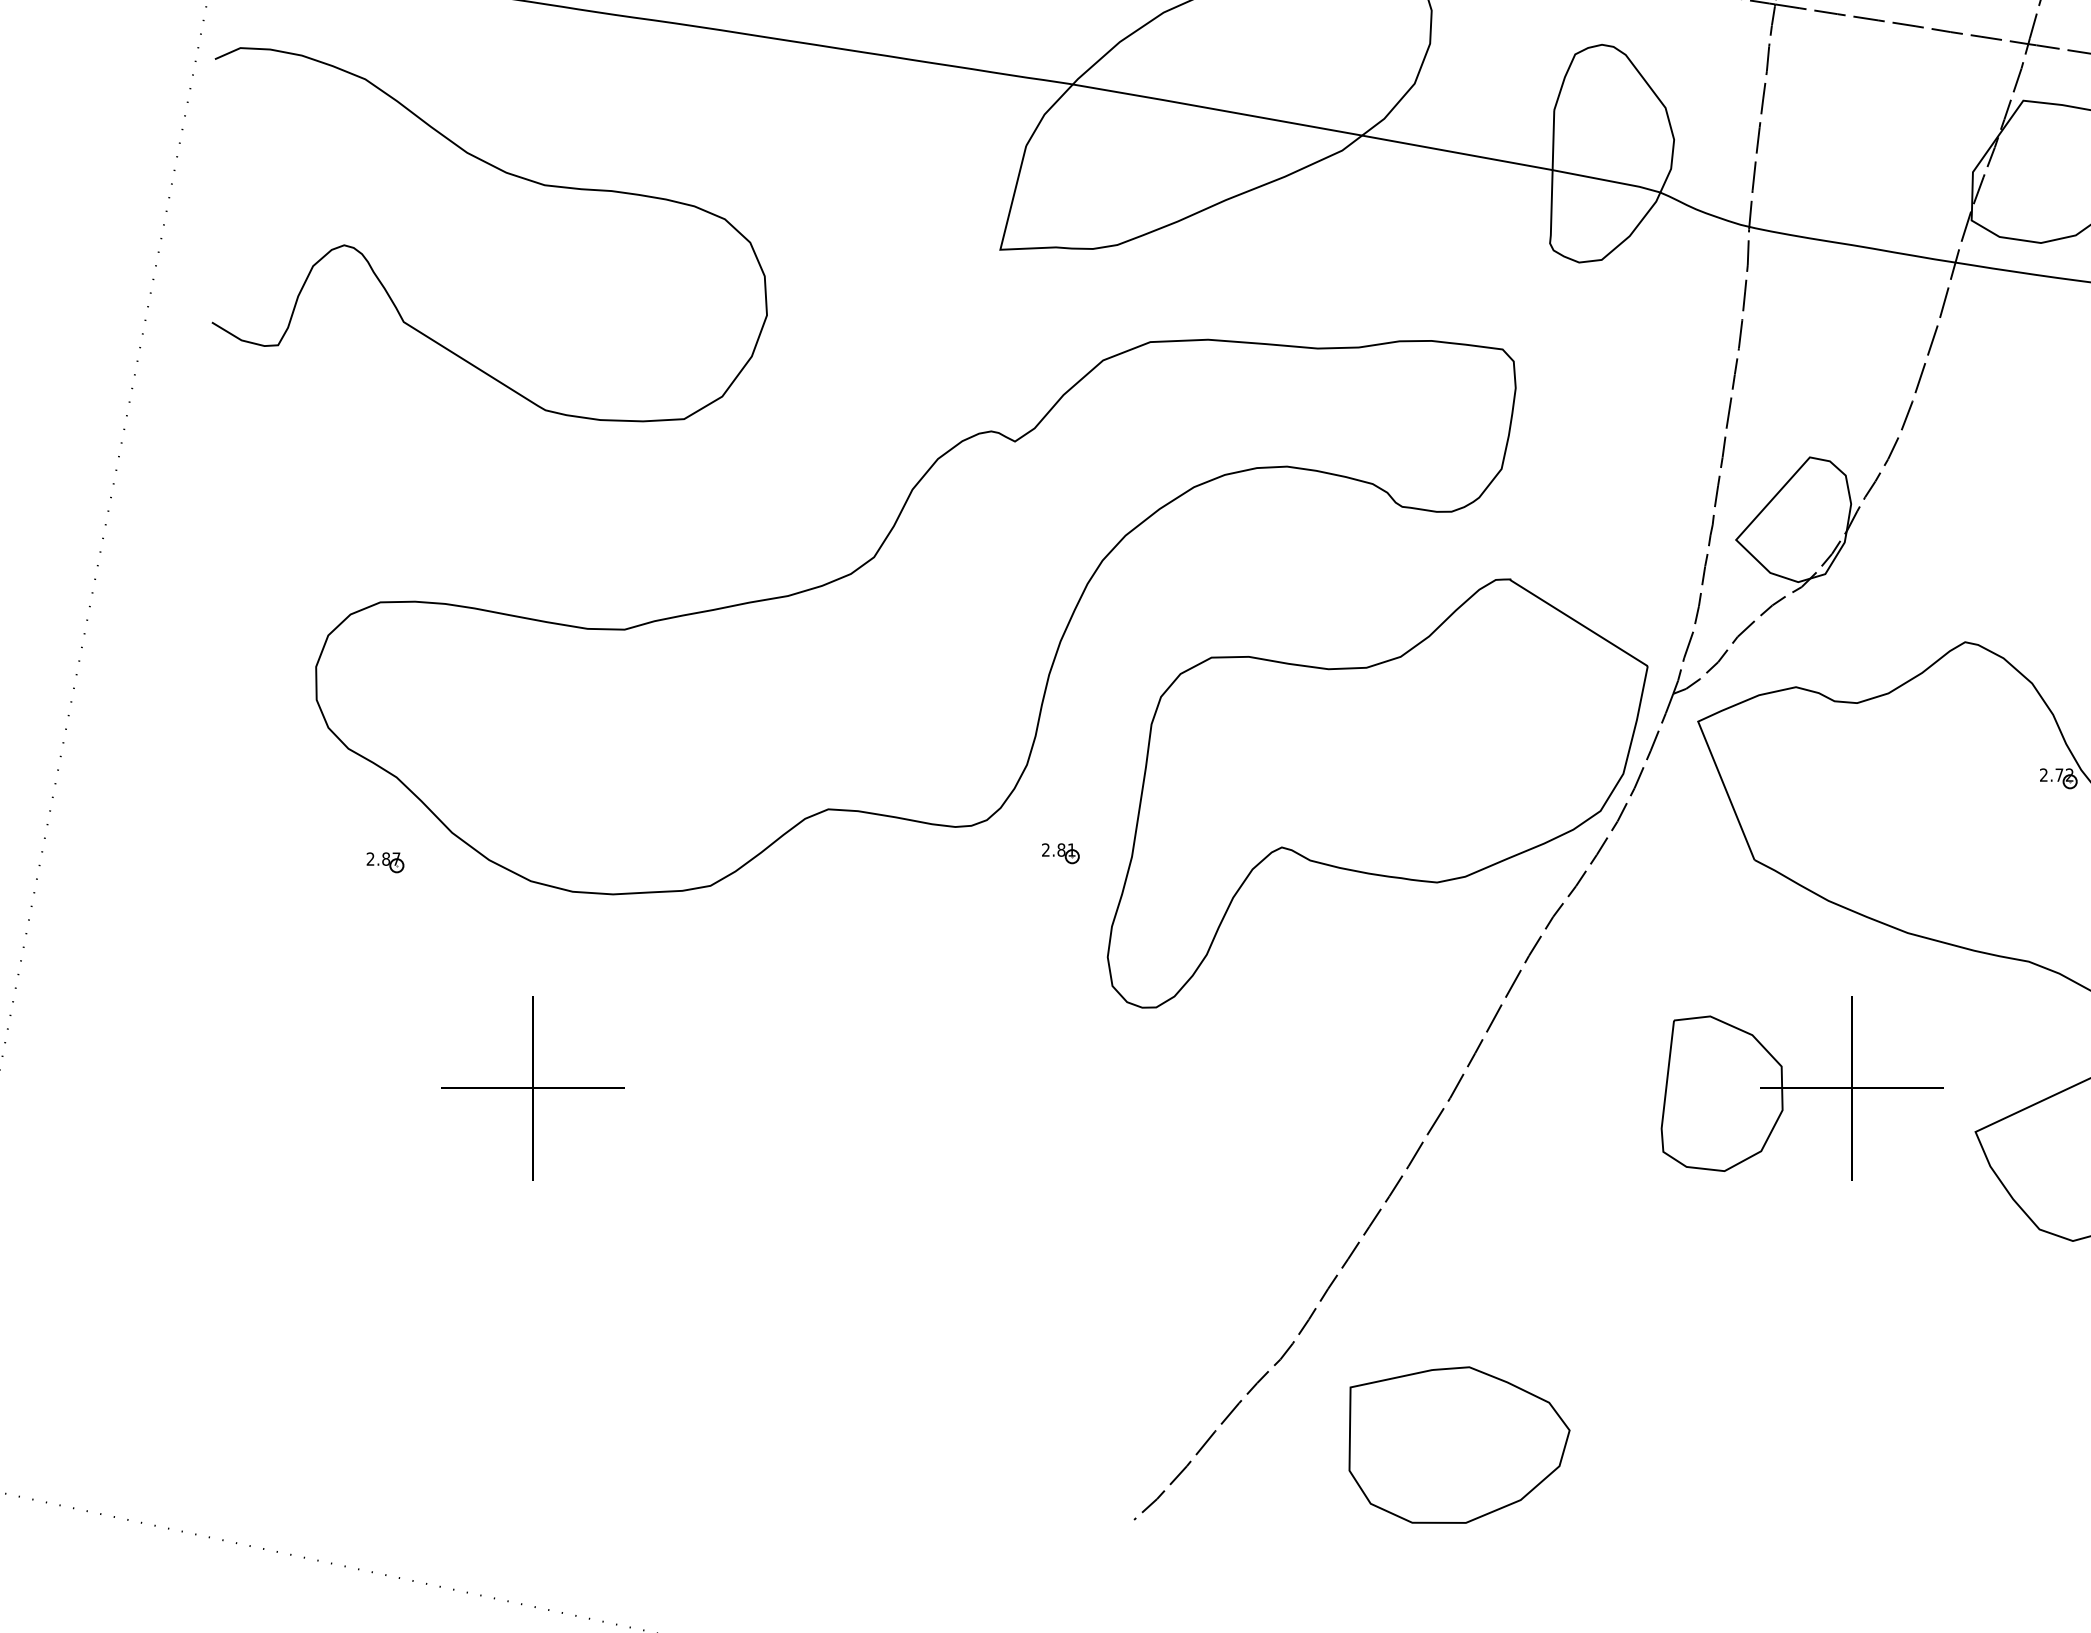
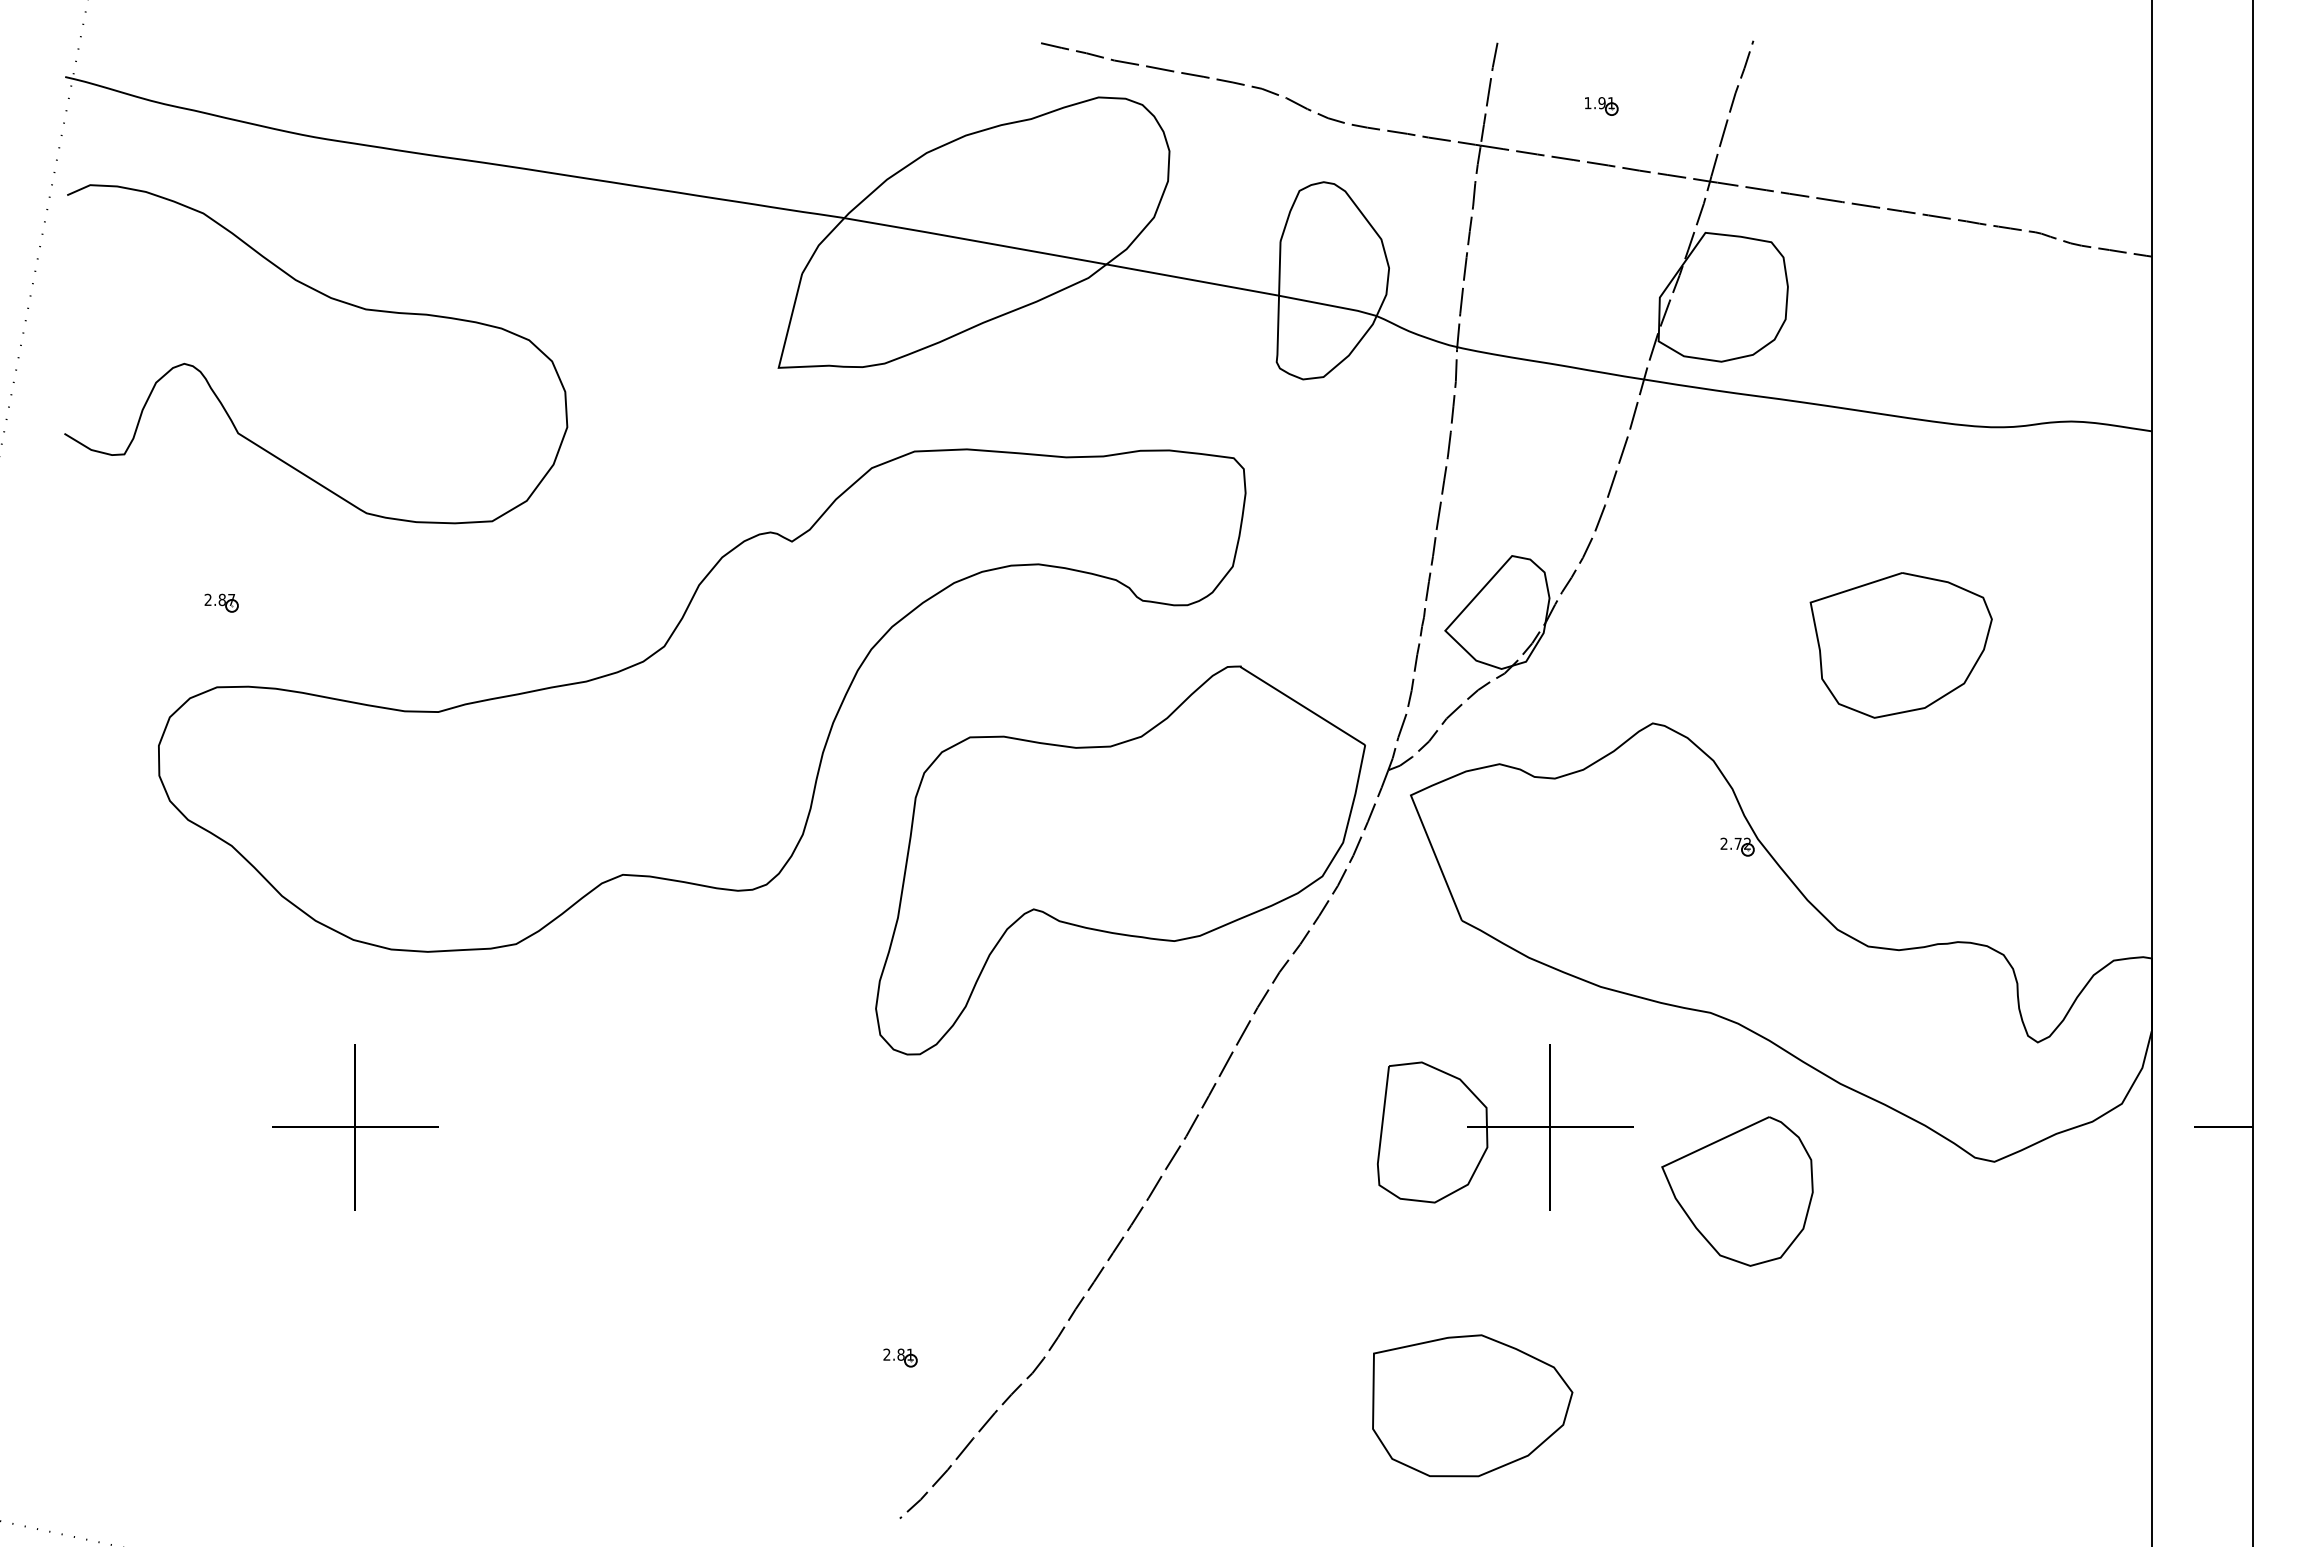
part: (1060, 853) -> (900, 1357), moved
part: (385, 861) -> (221, 602), moved
part: (1459, 1444) -> (1472, 1405), moved

